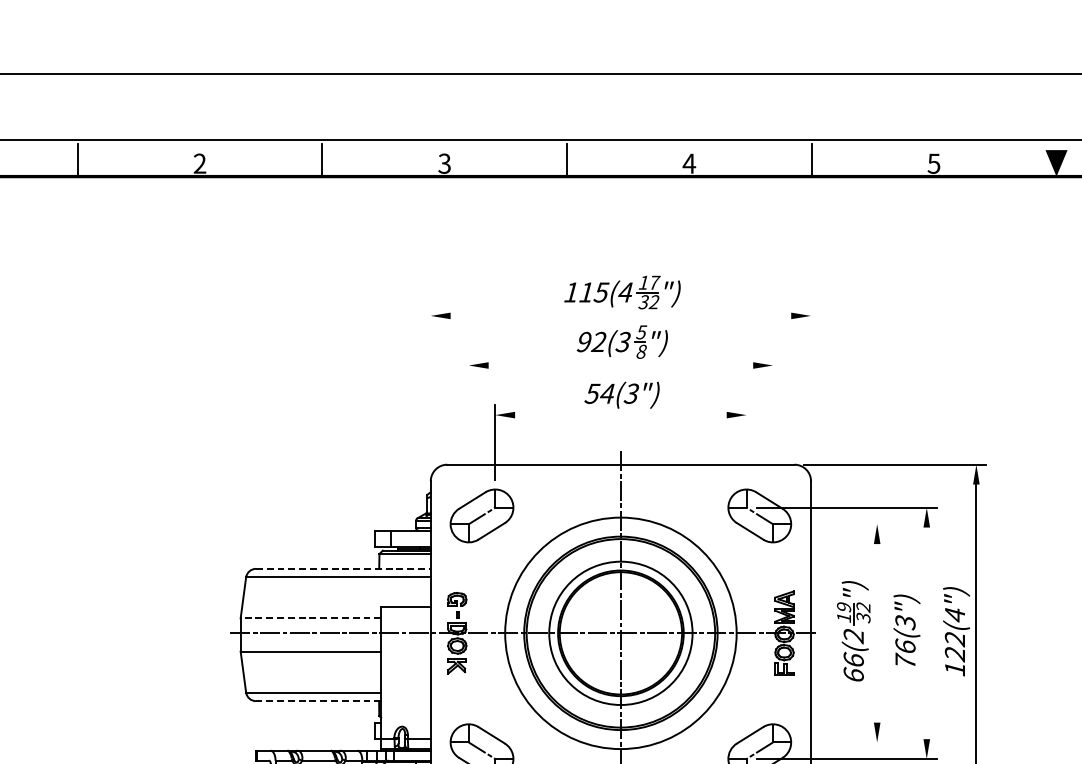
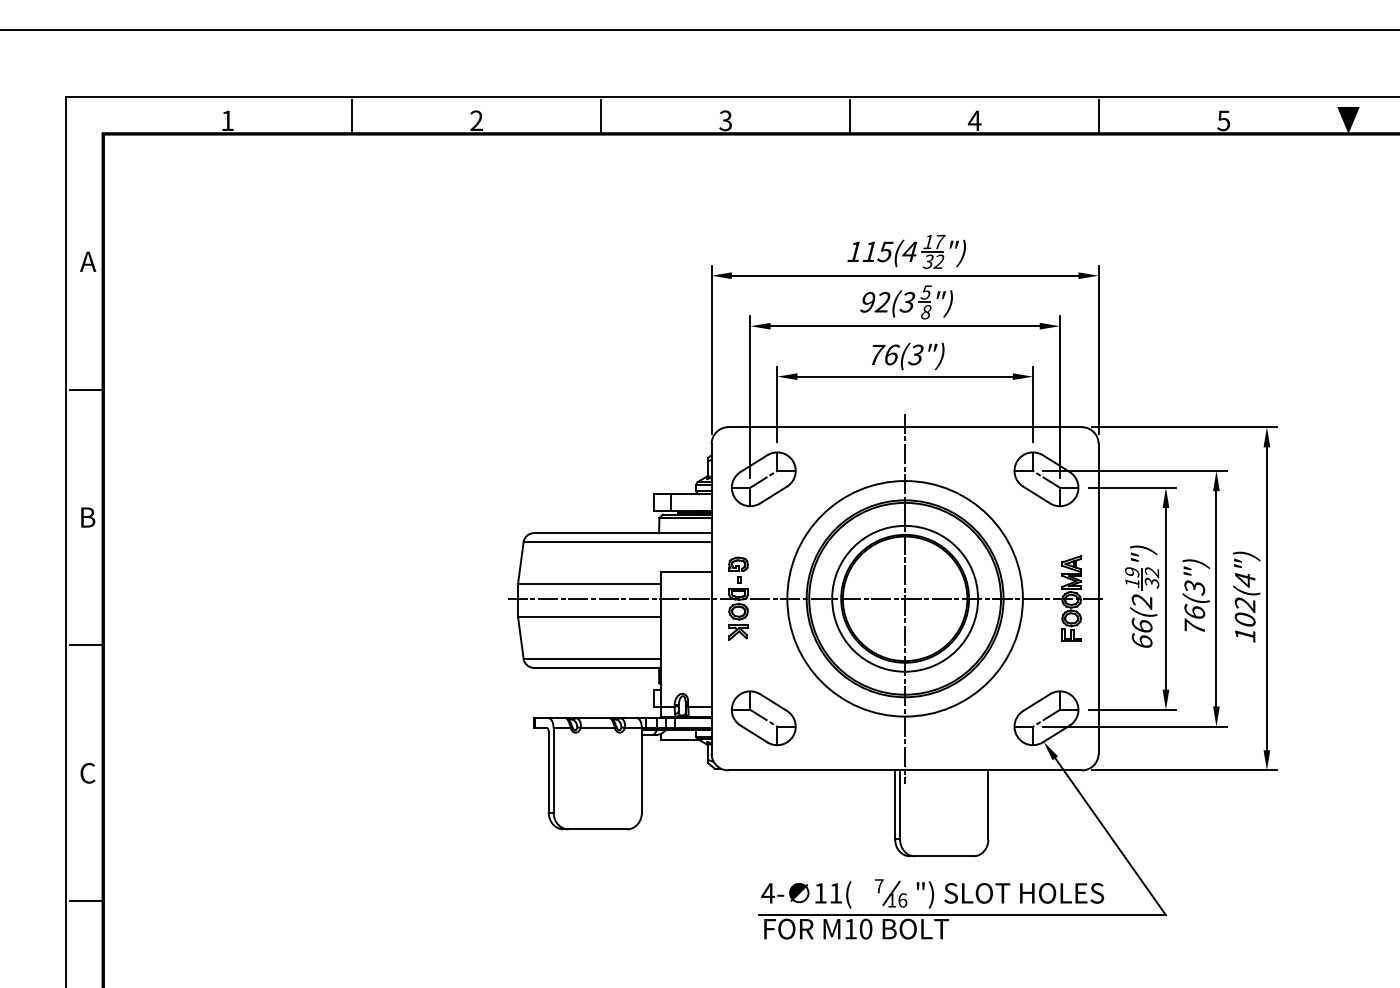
line: (620, 315) -> (904, 275), added
line: (620, 365) -> (904, 326), added
line: (430, 388) -> (711, 349), added
line: (810, 388) -> (1098, 349), added
text: (600, 393) -> (884, 354), 54(3") -> 76(3")
line: (620, 414) -> (904, 376), added
line: (468, 434) -> (750, 396), added
line: (772, 434) -> (1059, 396), added
line: (747, 442) -> (1033, 404), added
line: (844, 523) -> (1132, 487), added
line: (343, 569) -> (622, 533), dashed -> solid
line: (310, 618) -> (589, 583), dashed -> solid
line: (876, 633) -> (1165, 598), added
line: (926, 633) -> (1216, 598), added
text: (955, 654) -> (1245, 620), 122(4") -> 102(4")
line: (318, 700) -> (597, 667), dashed -> solid
line: (844, 742) -> (1132, 709), added

